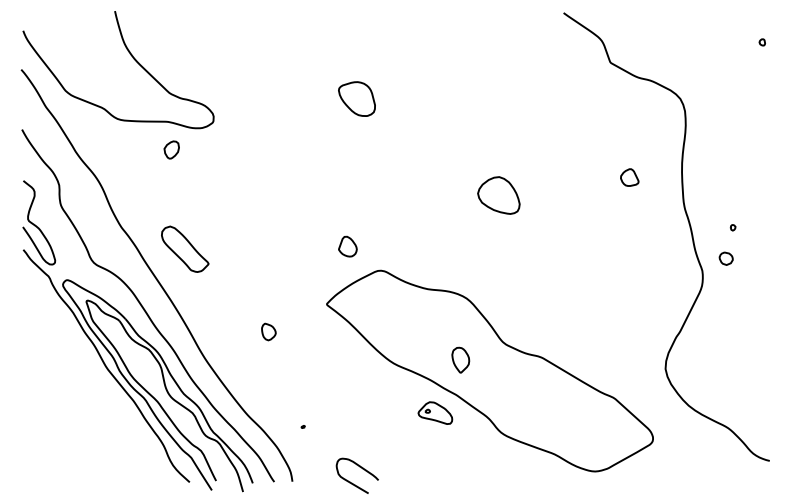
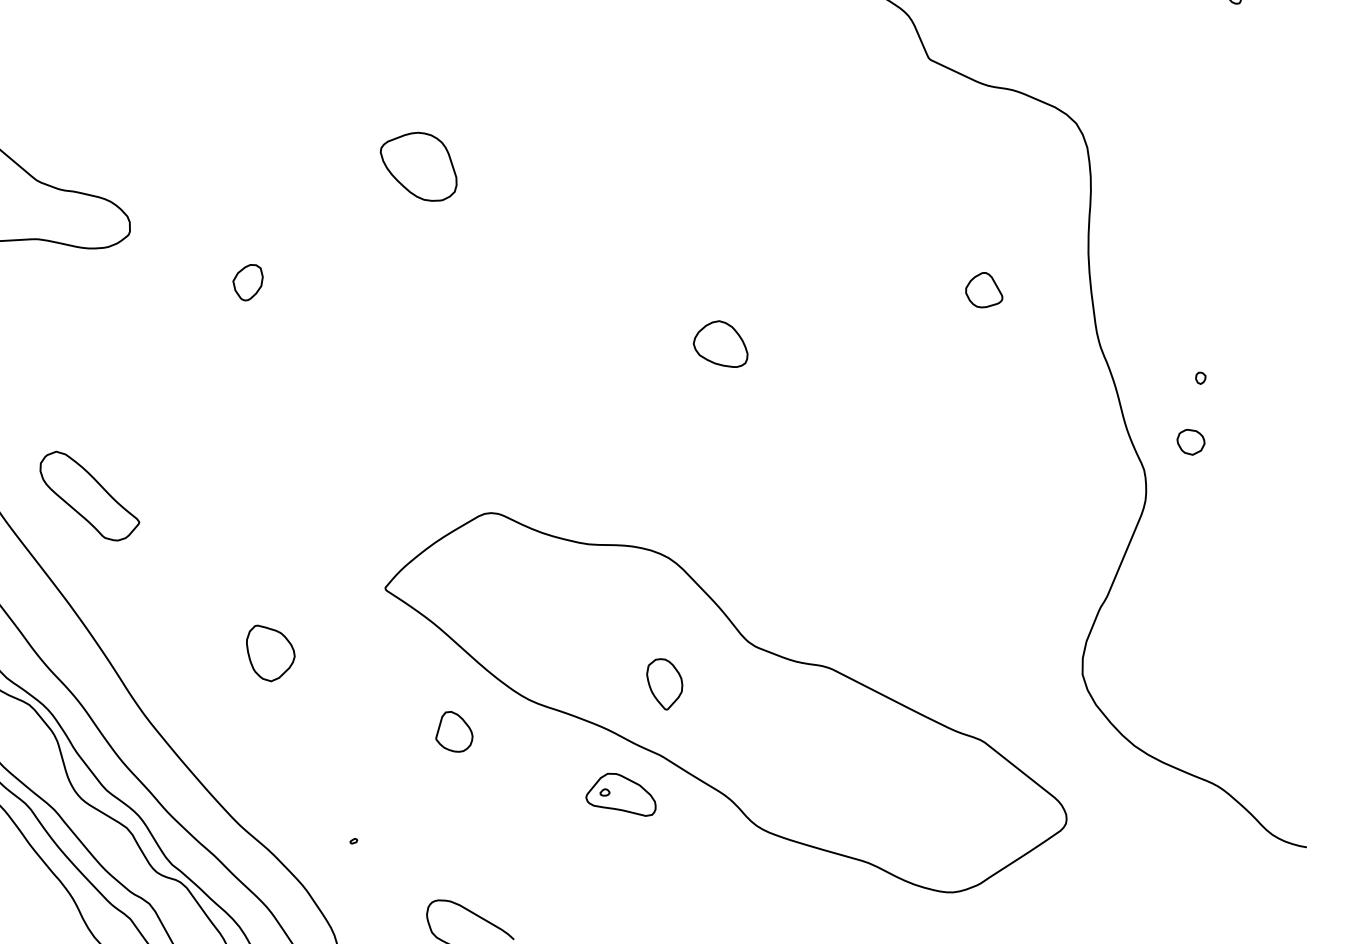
part: (171, 149) -> (247, 281), moved
part: (498, 195) -> (719, 344), size x0.62
part: (347, 246) -> (453, 731), moved
part: (268, 331) -> (270, 651), size x1.67

